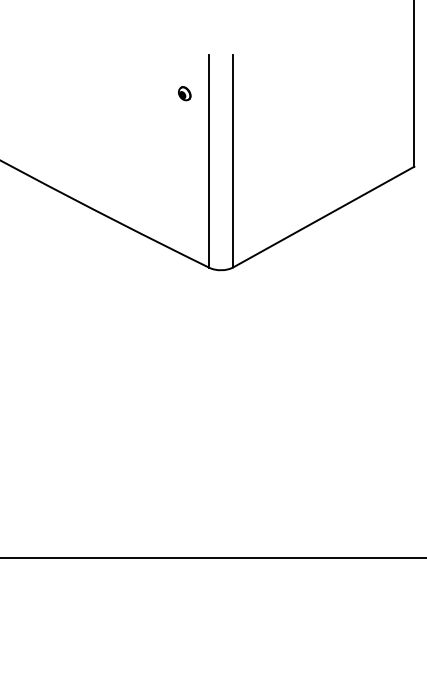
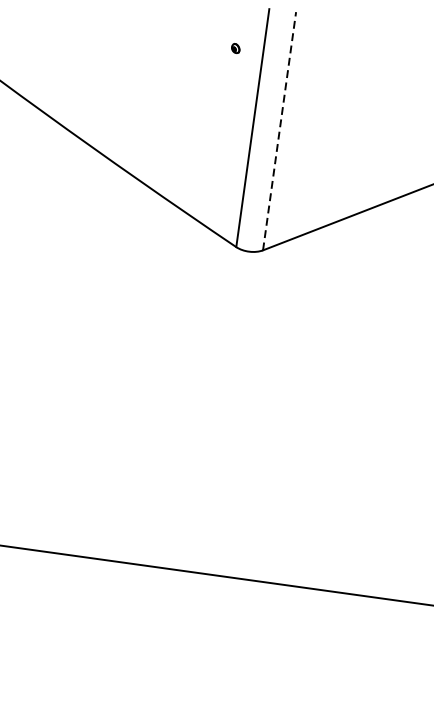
part: (184, 93) -> (235, 48), size x0.6
line: (233, 160) -> (279, 130), solid -> dashed

